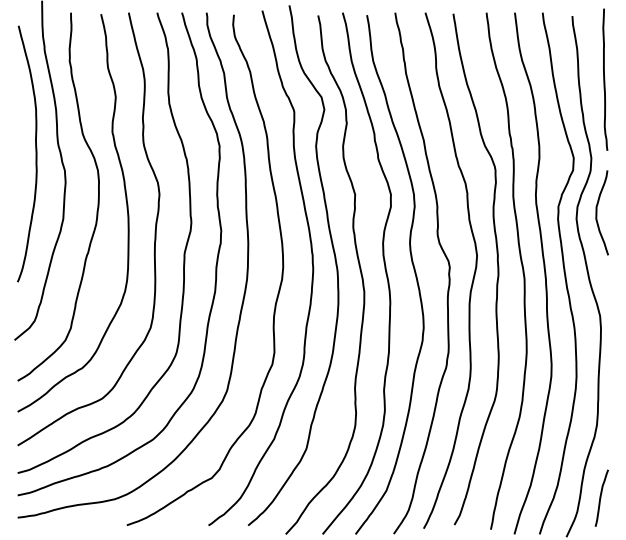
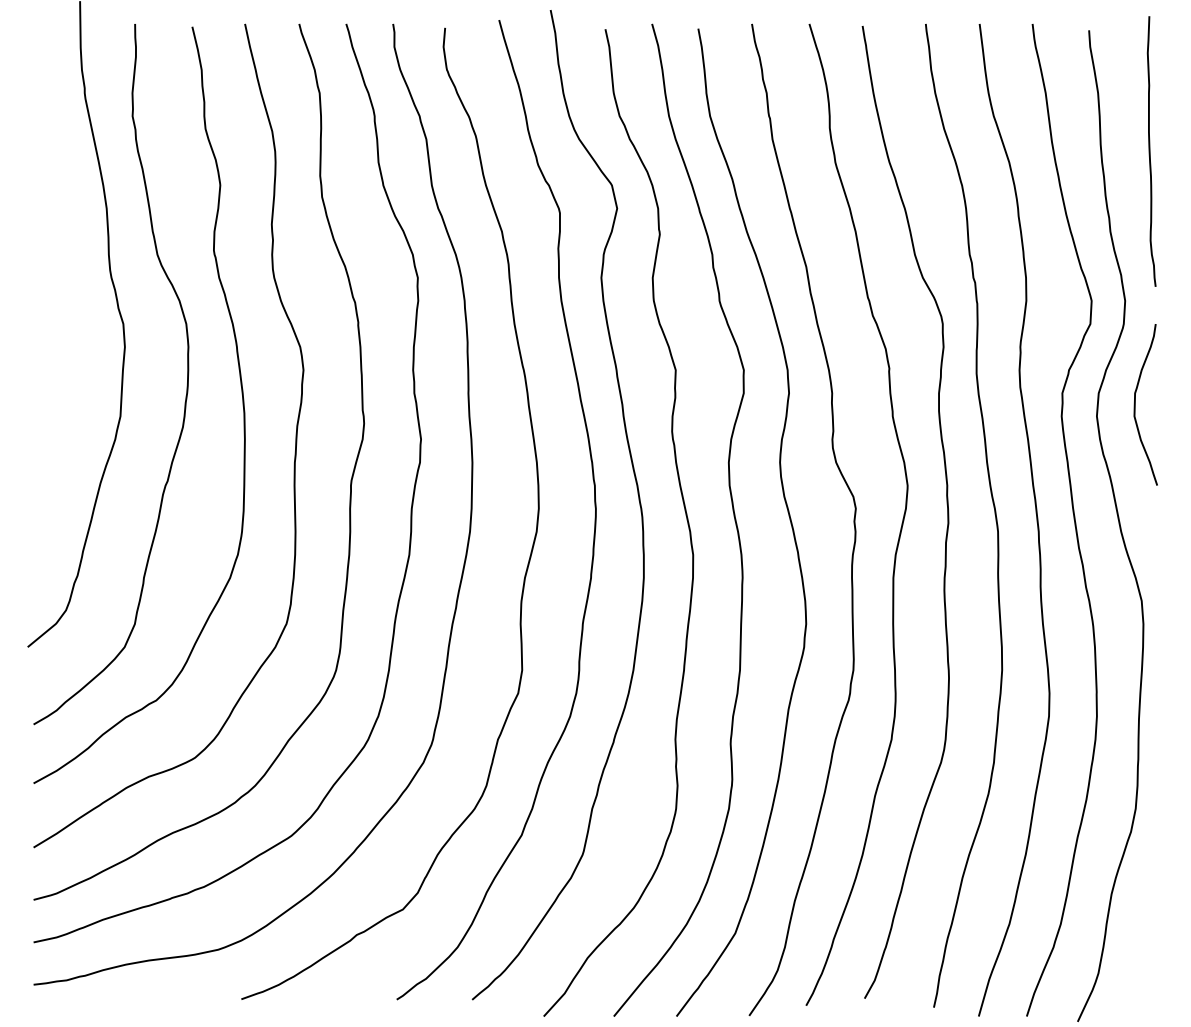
curve: (35, 153) -> (67, 291), removed
curve: (601, 497) -> (1144, 946), removed

